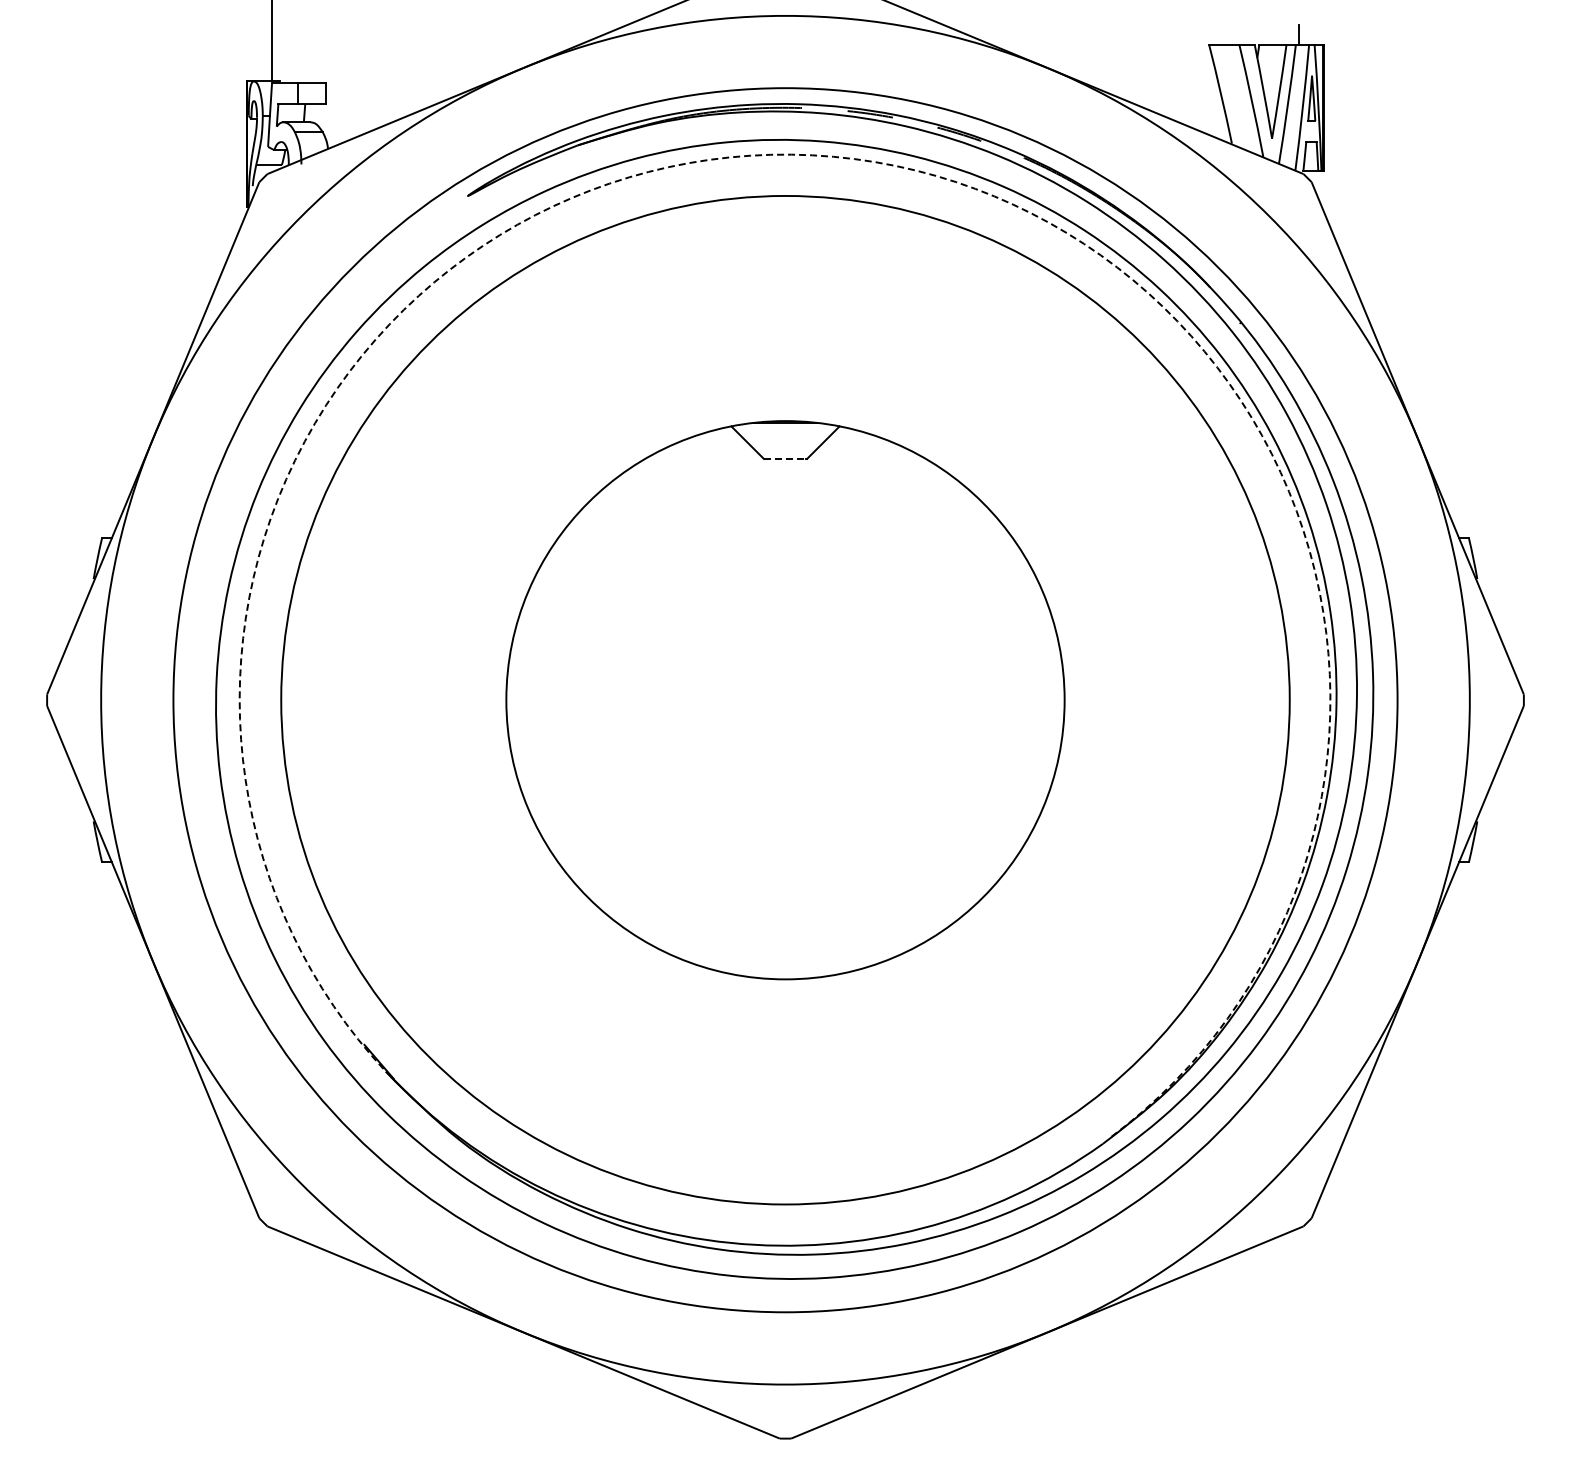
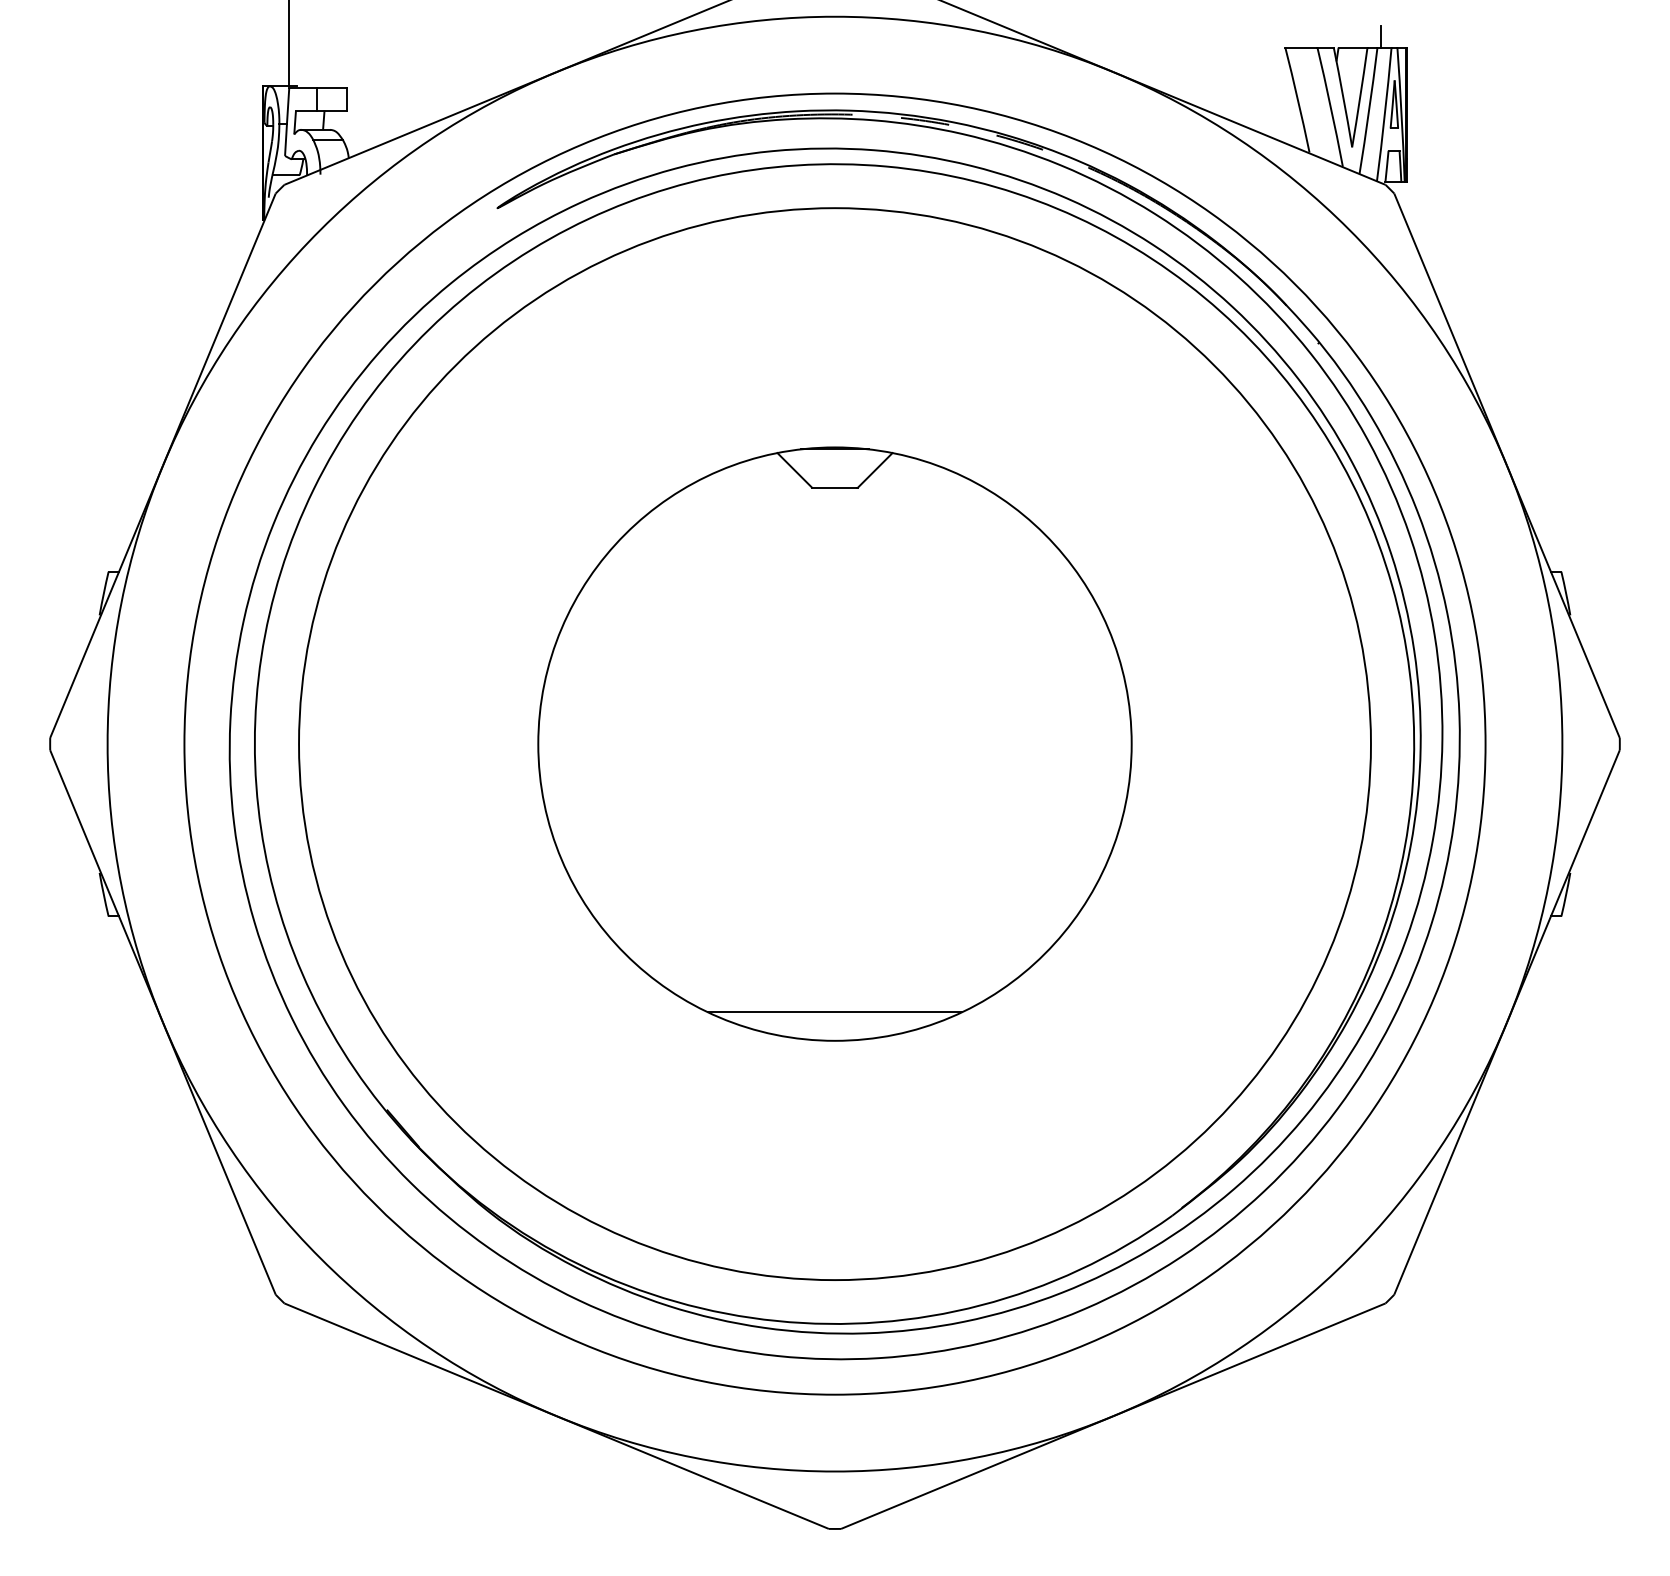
arc: (833, 156) -> (886, 166), dashed -> solid
line: (785, 458) -> (835, 487), dashed -> solid
line: (785, 952) -> (835, 1012), added

